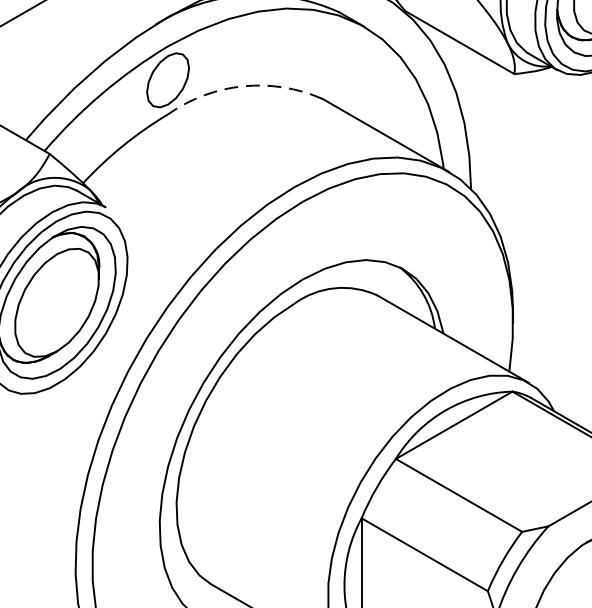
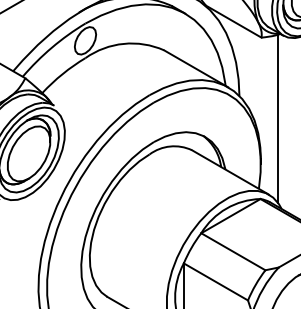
arc: (242, 85) -> (123, 43), dashed -> solid
line: (545, 233) -> (277, 118), added

